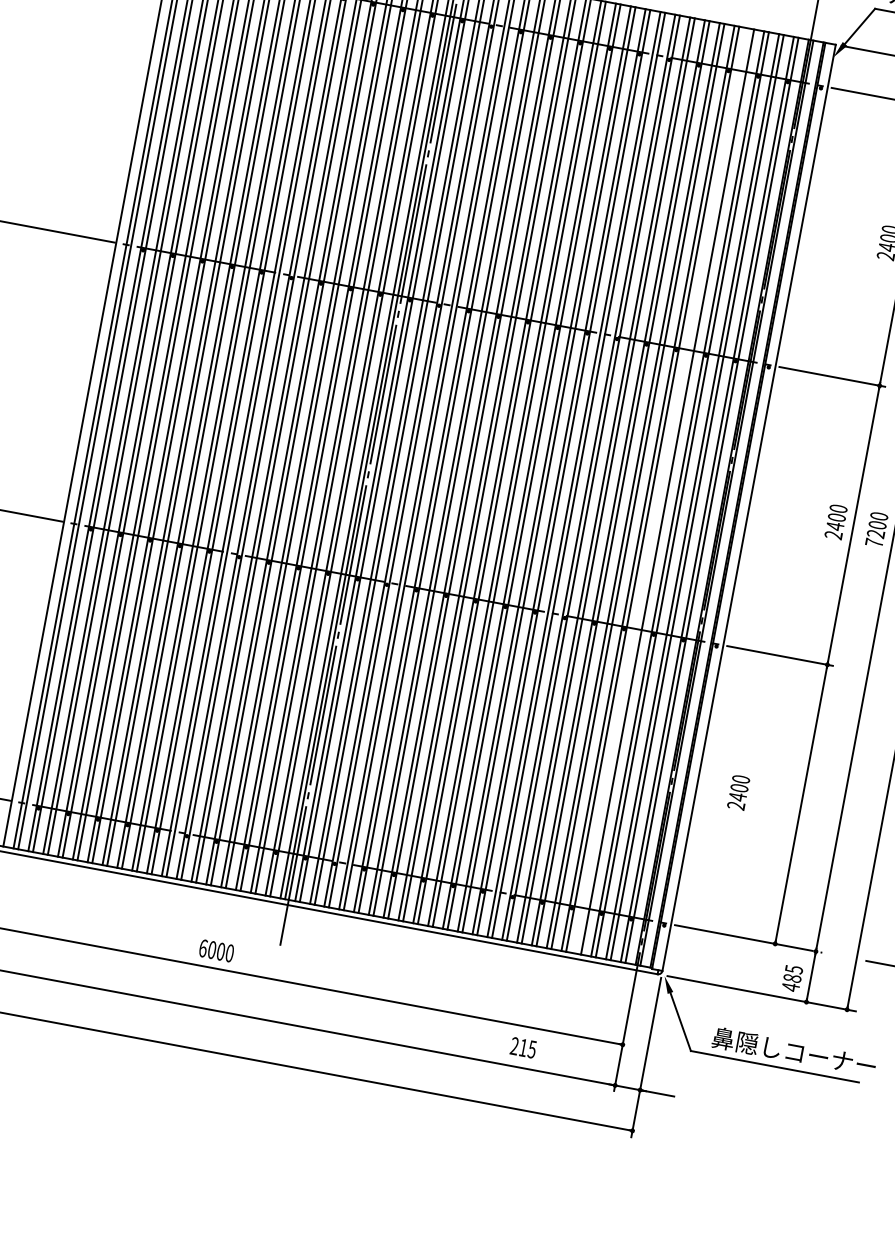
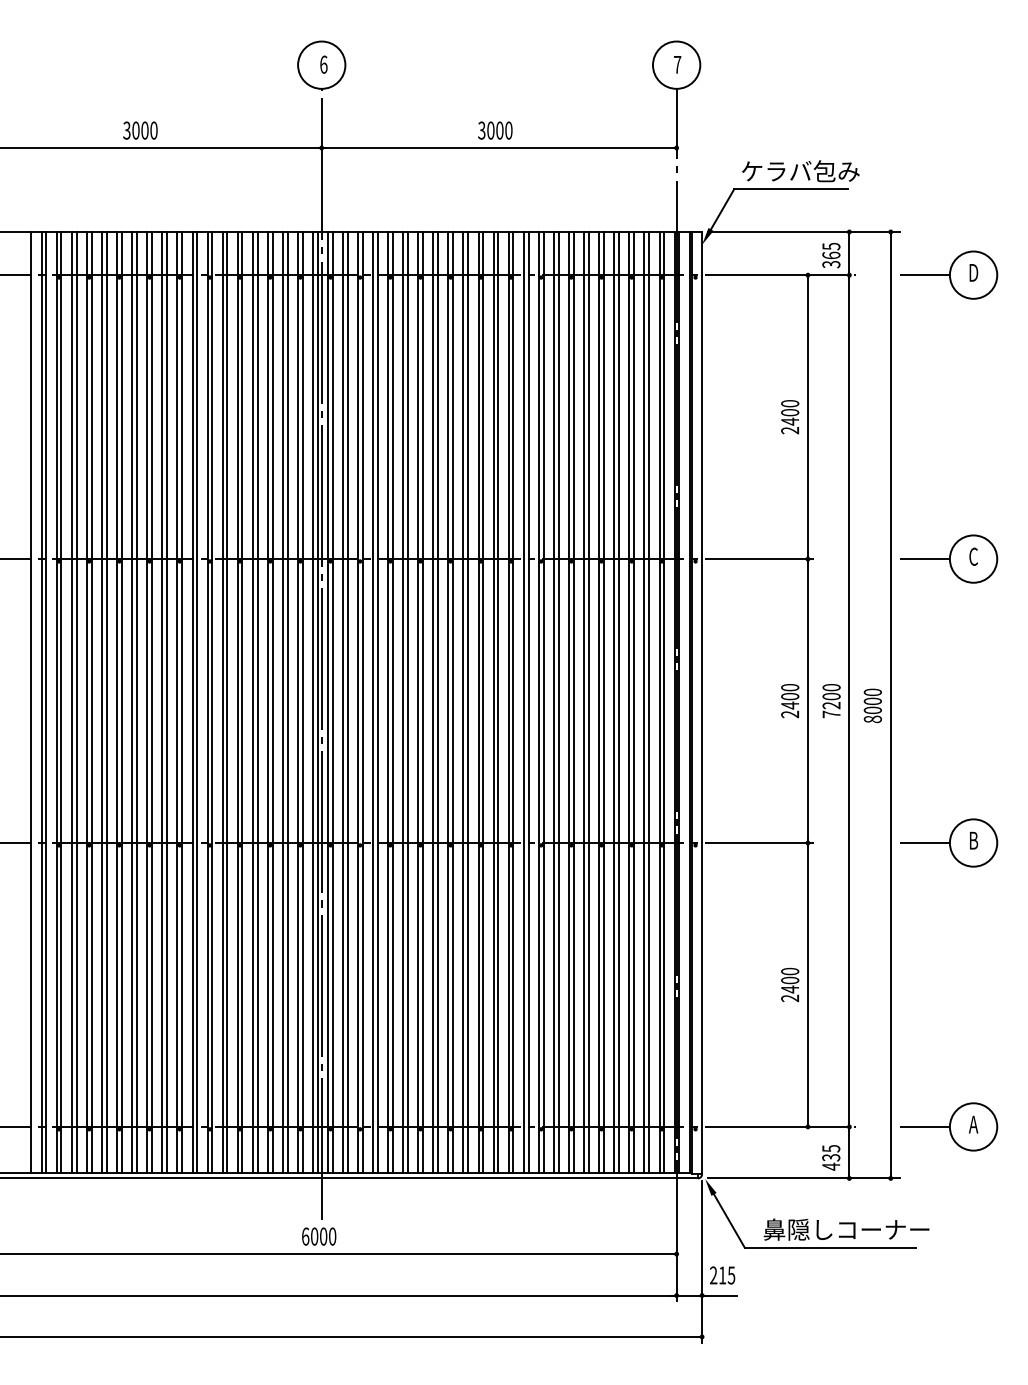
line: (663, 491) -> (614, 702), added
text: (739, 792) -> (790, 984), moved
text: (216, 950) -> (319, 1236), moved
text: (792, 978) -> (831, 1157), 485 -> 435
text: (523, 1047) -> (722, 1275), moved

